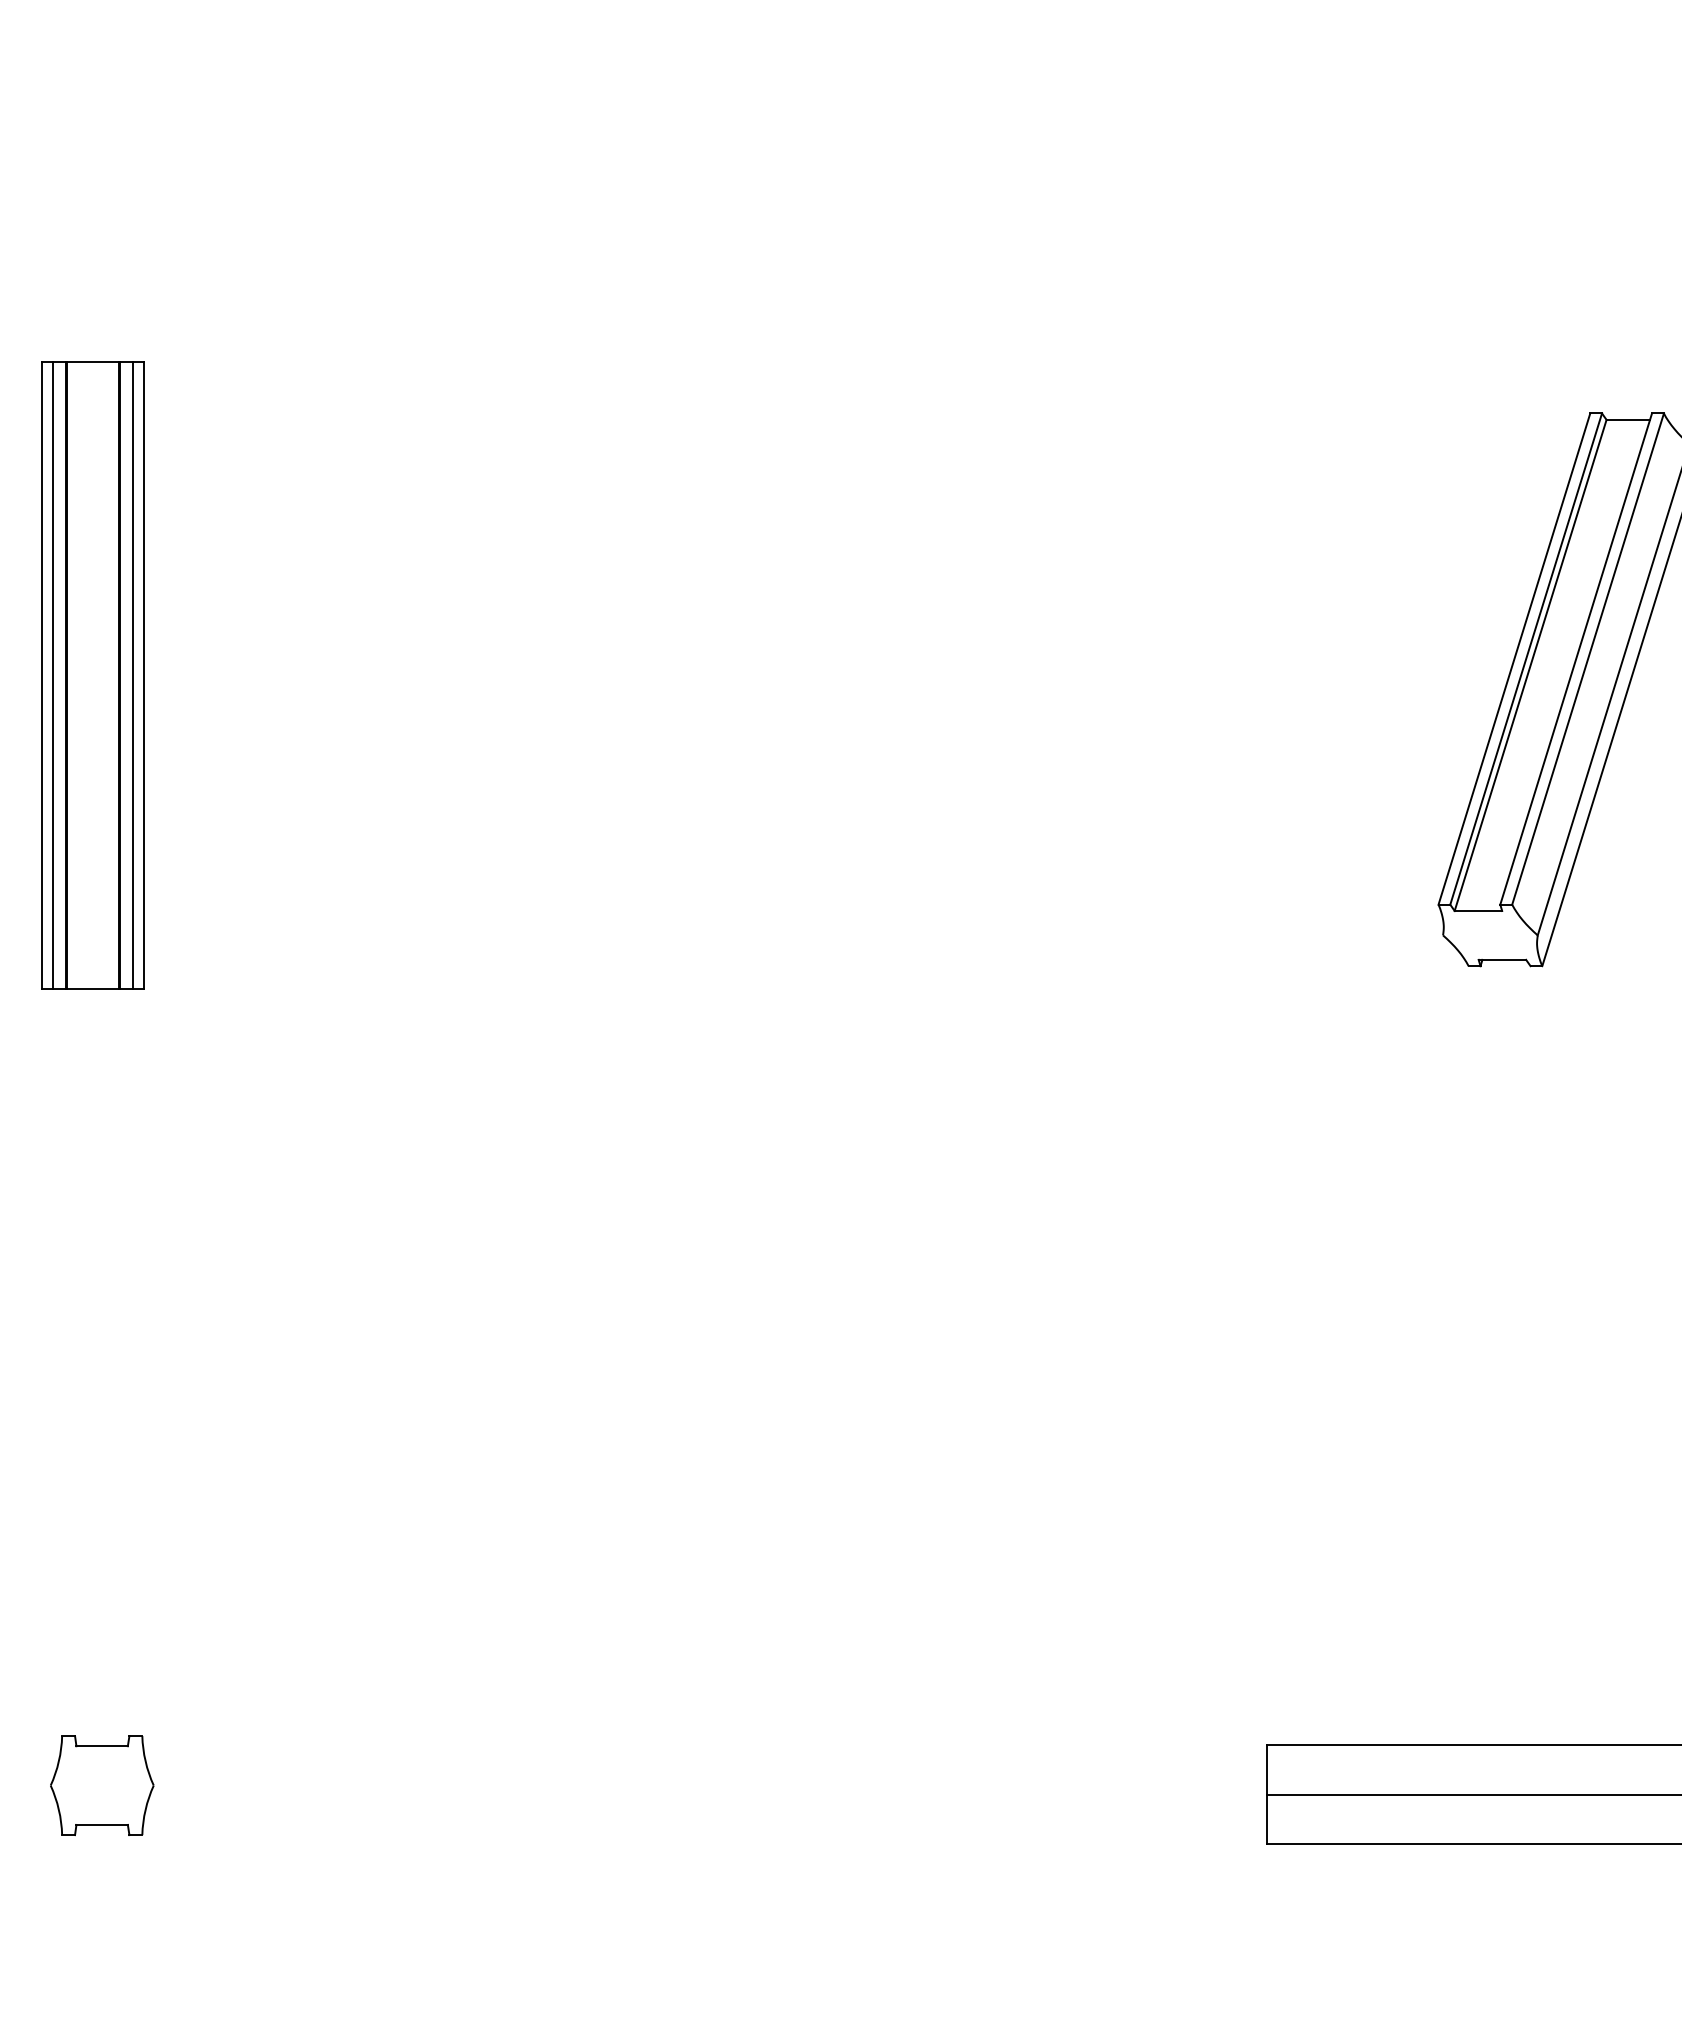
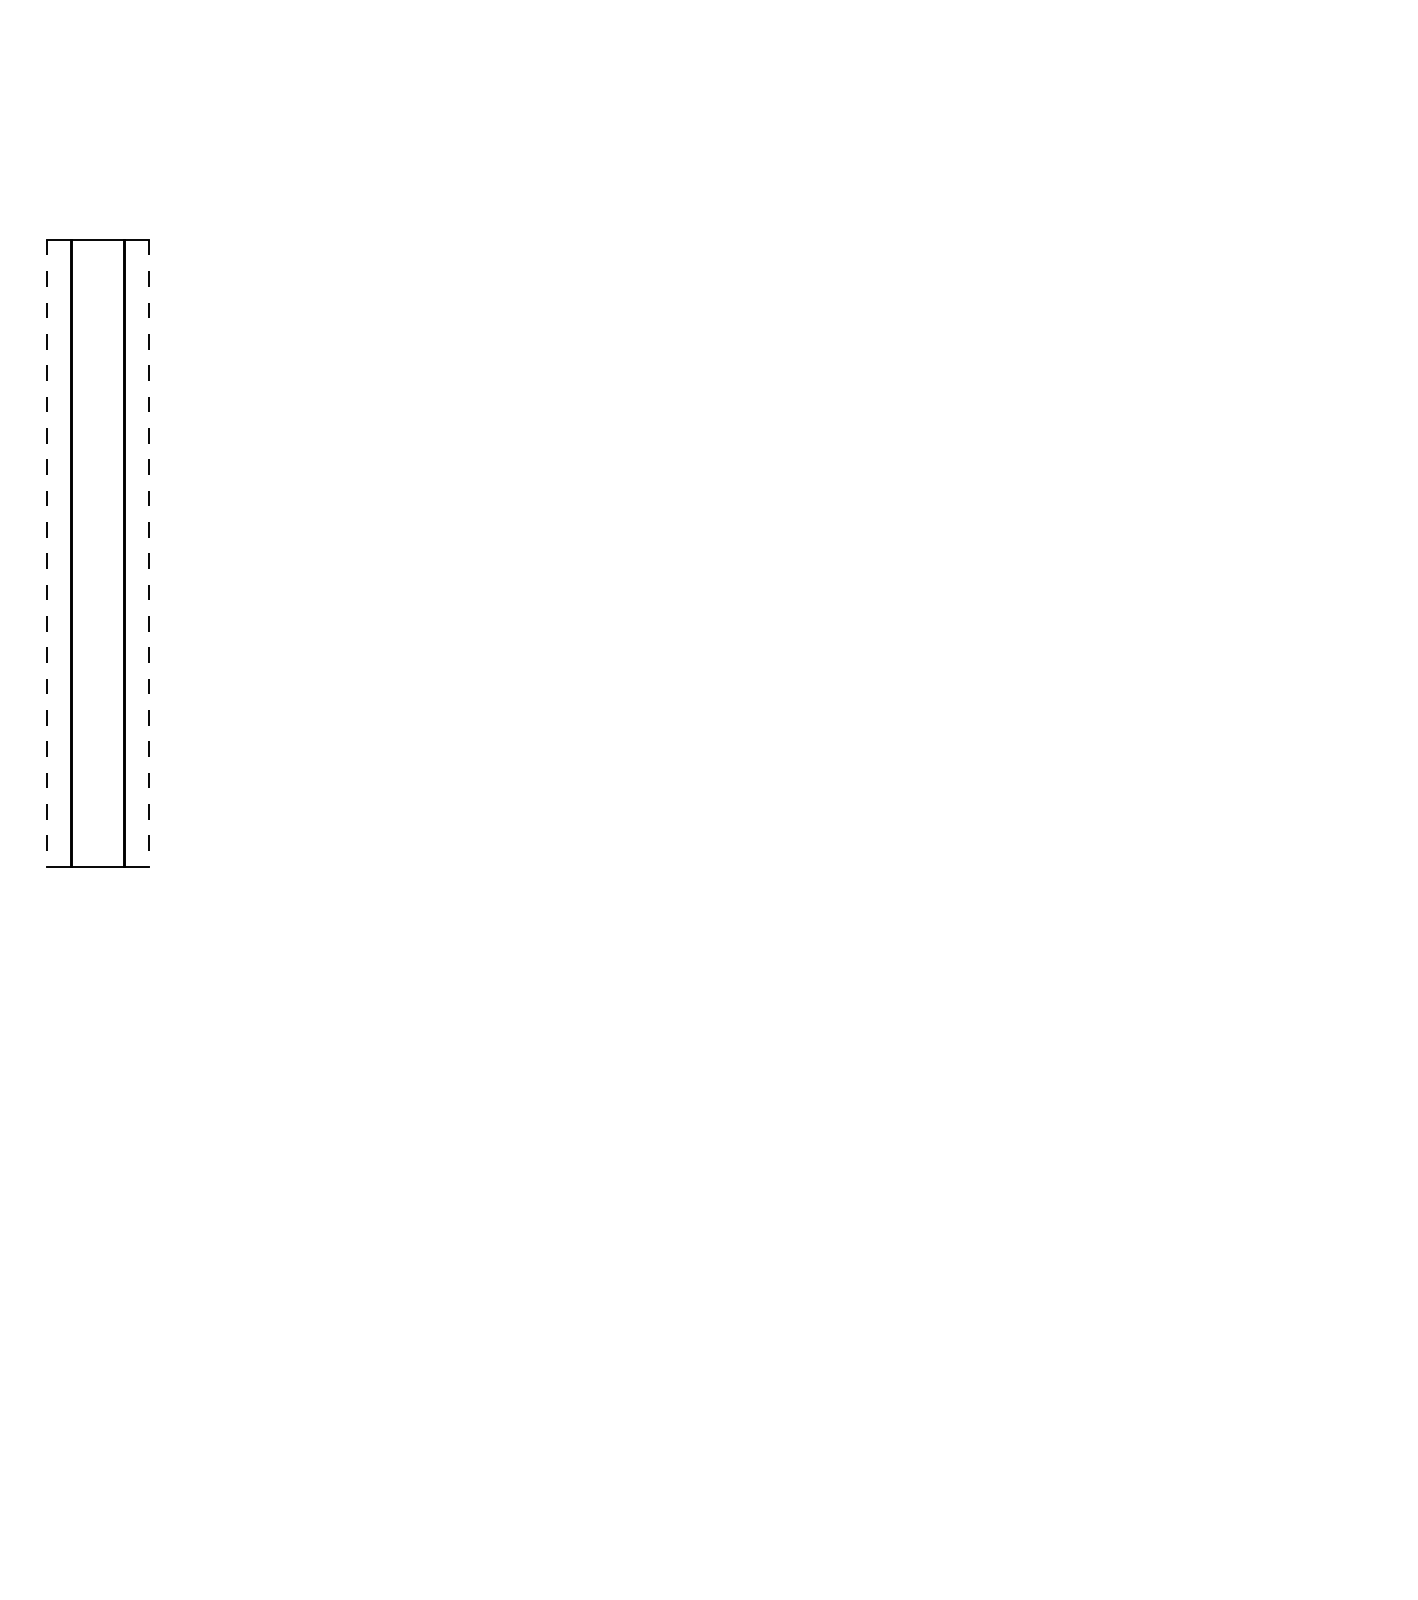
line: (52, 675) -> (57, 552), removed
line: (132, 675) -> (137, 552), removed
line: (41, 676) -> (46, 553), solid -> dashed
line: (144, 676) -> (149, 553), solid -> dashed

